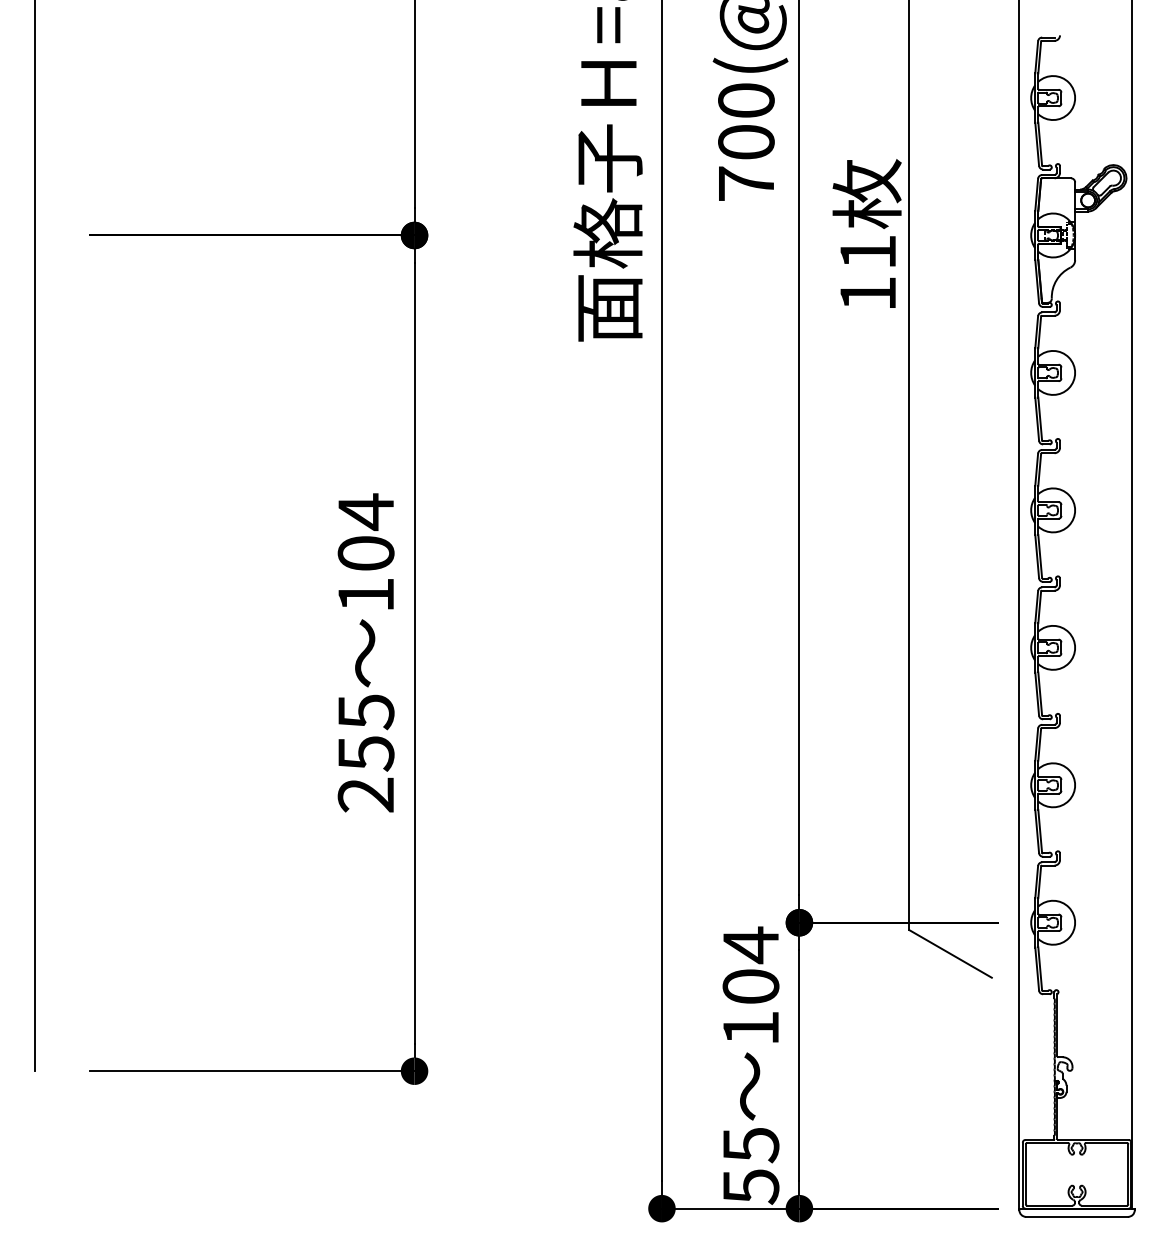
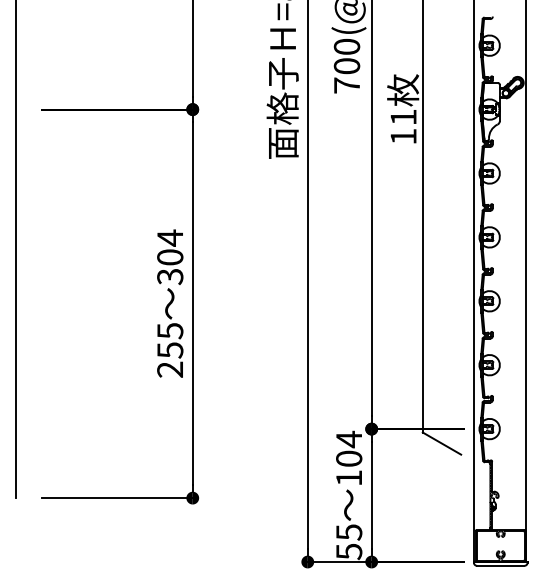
text: (366, 596) -> (170, 277), 104 -> 304

